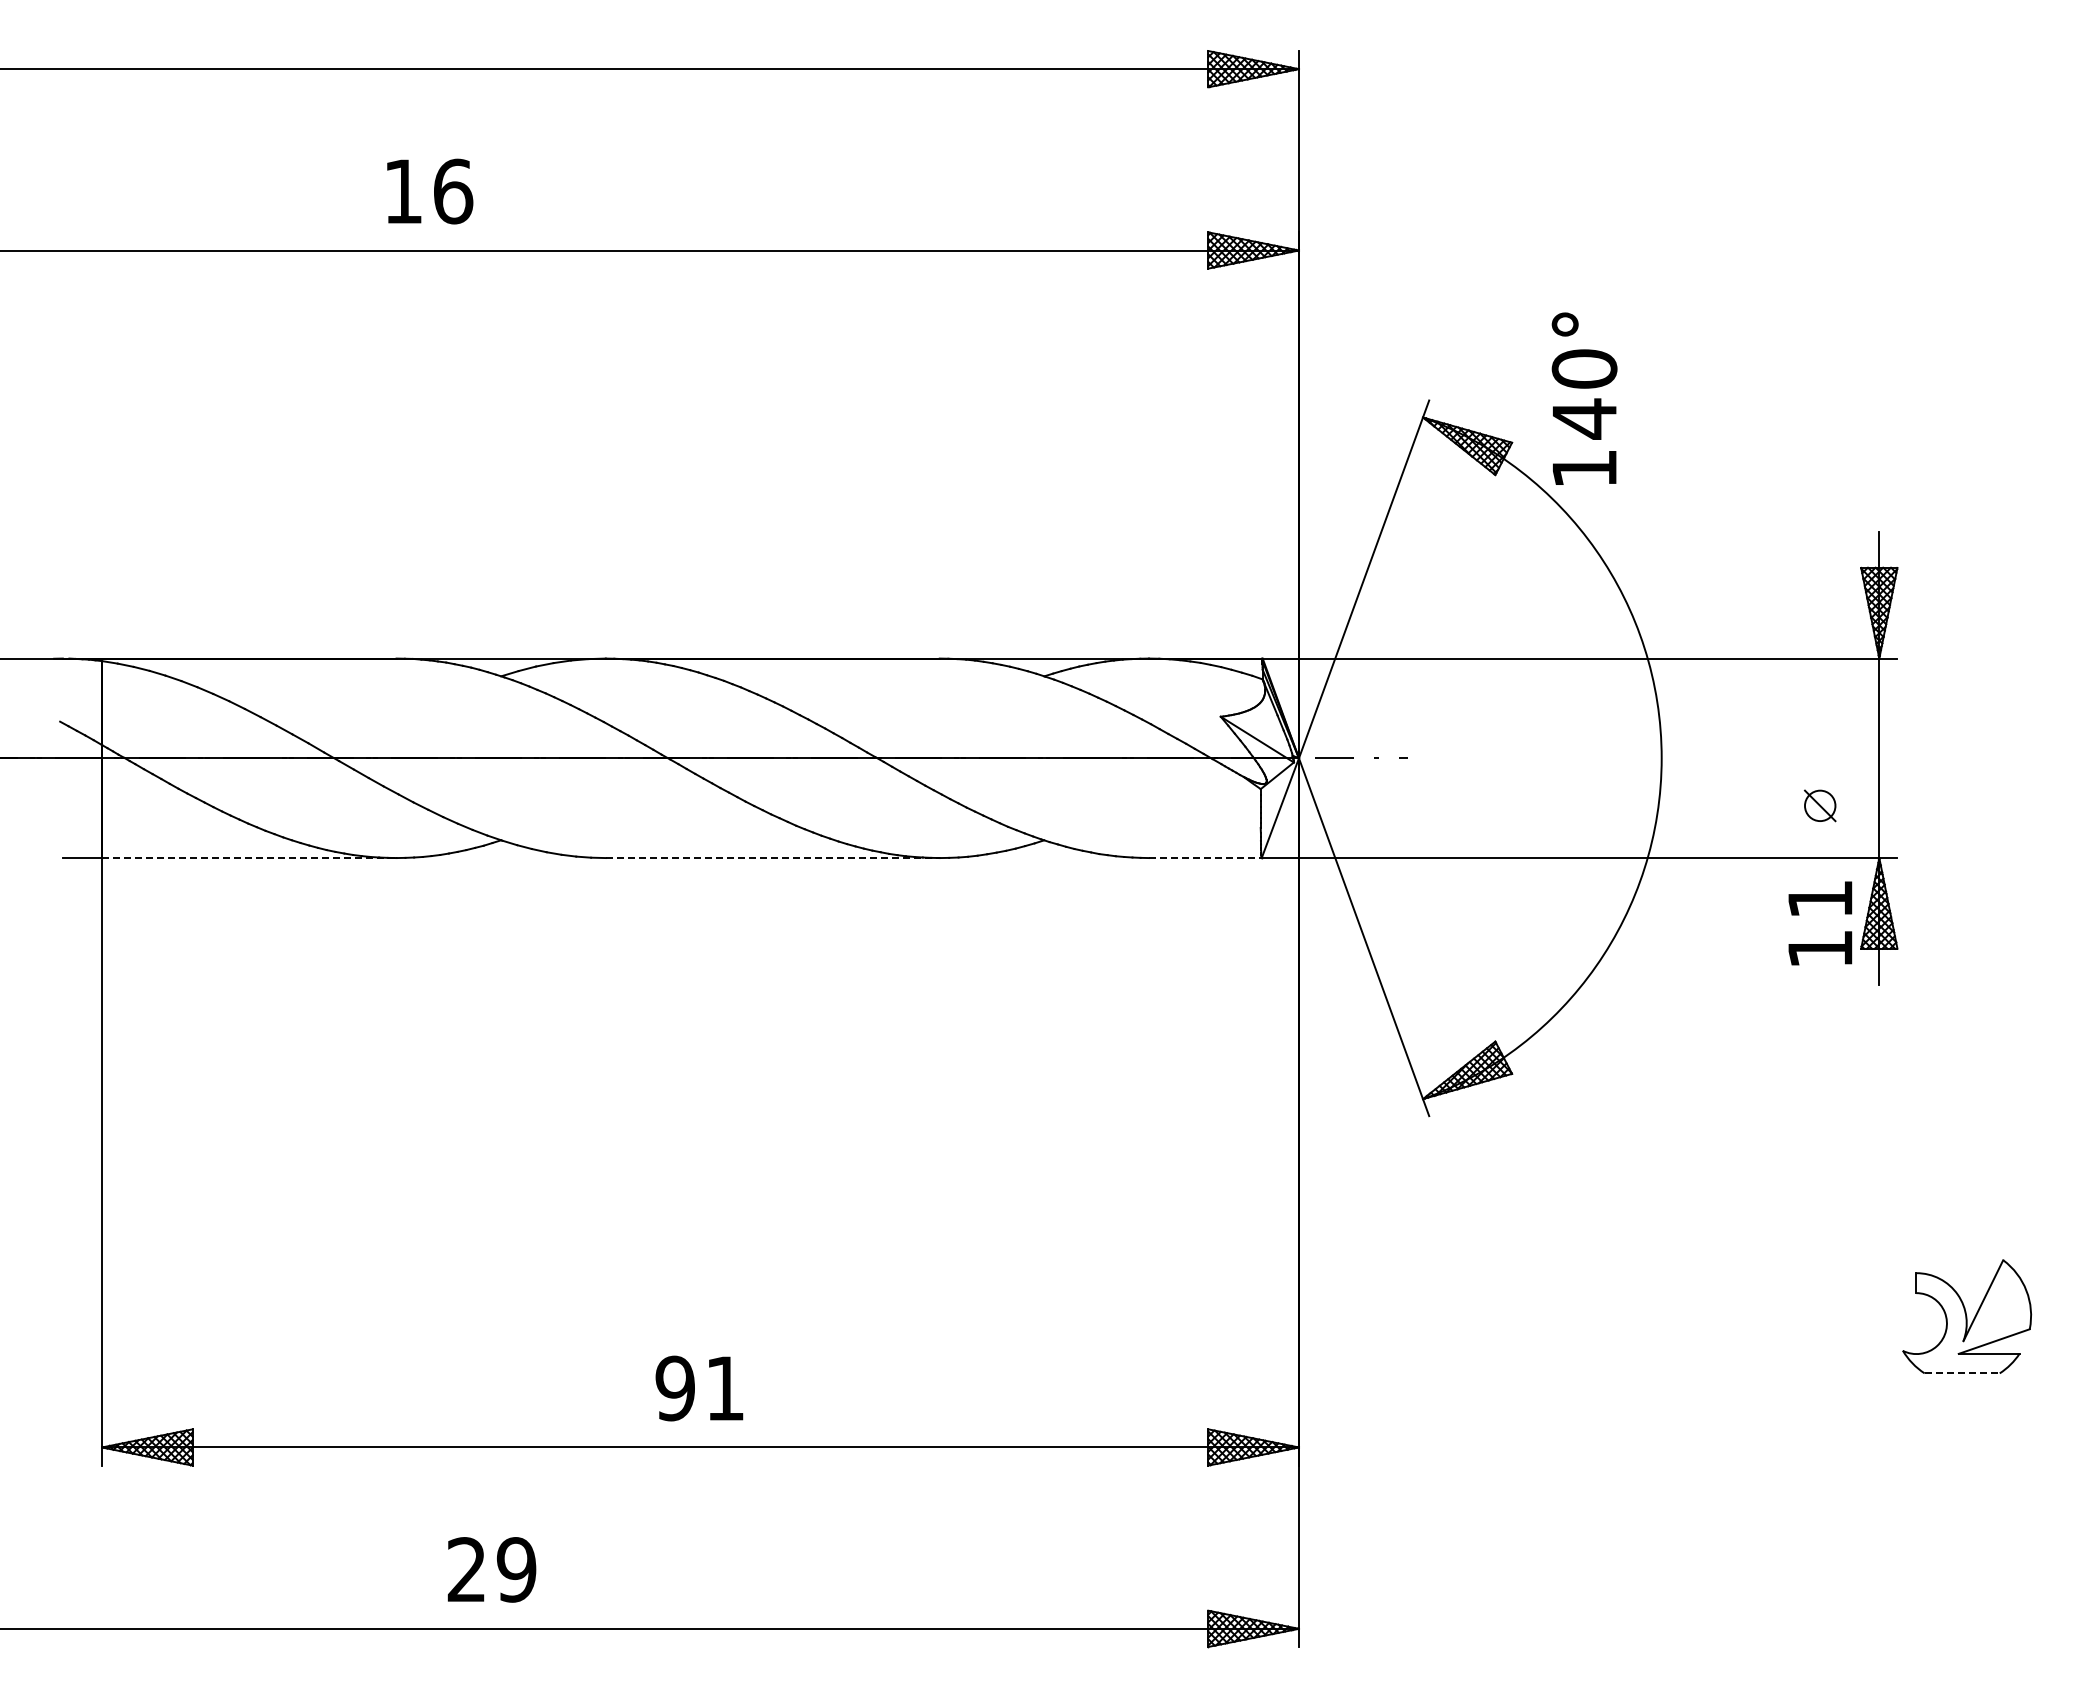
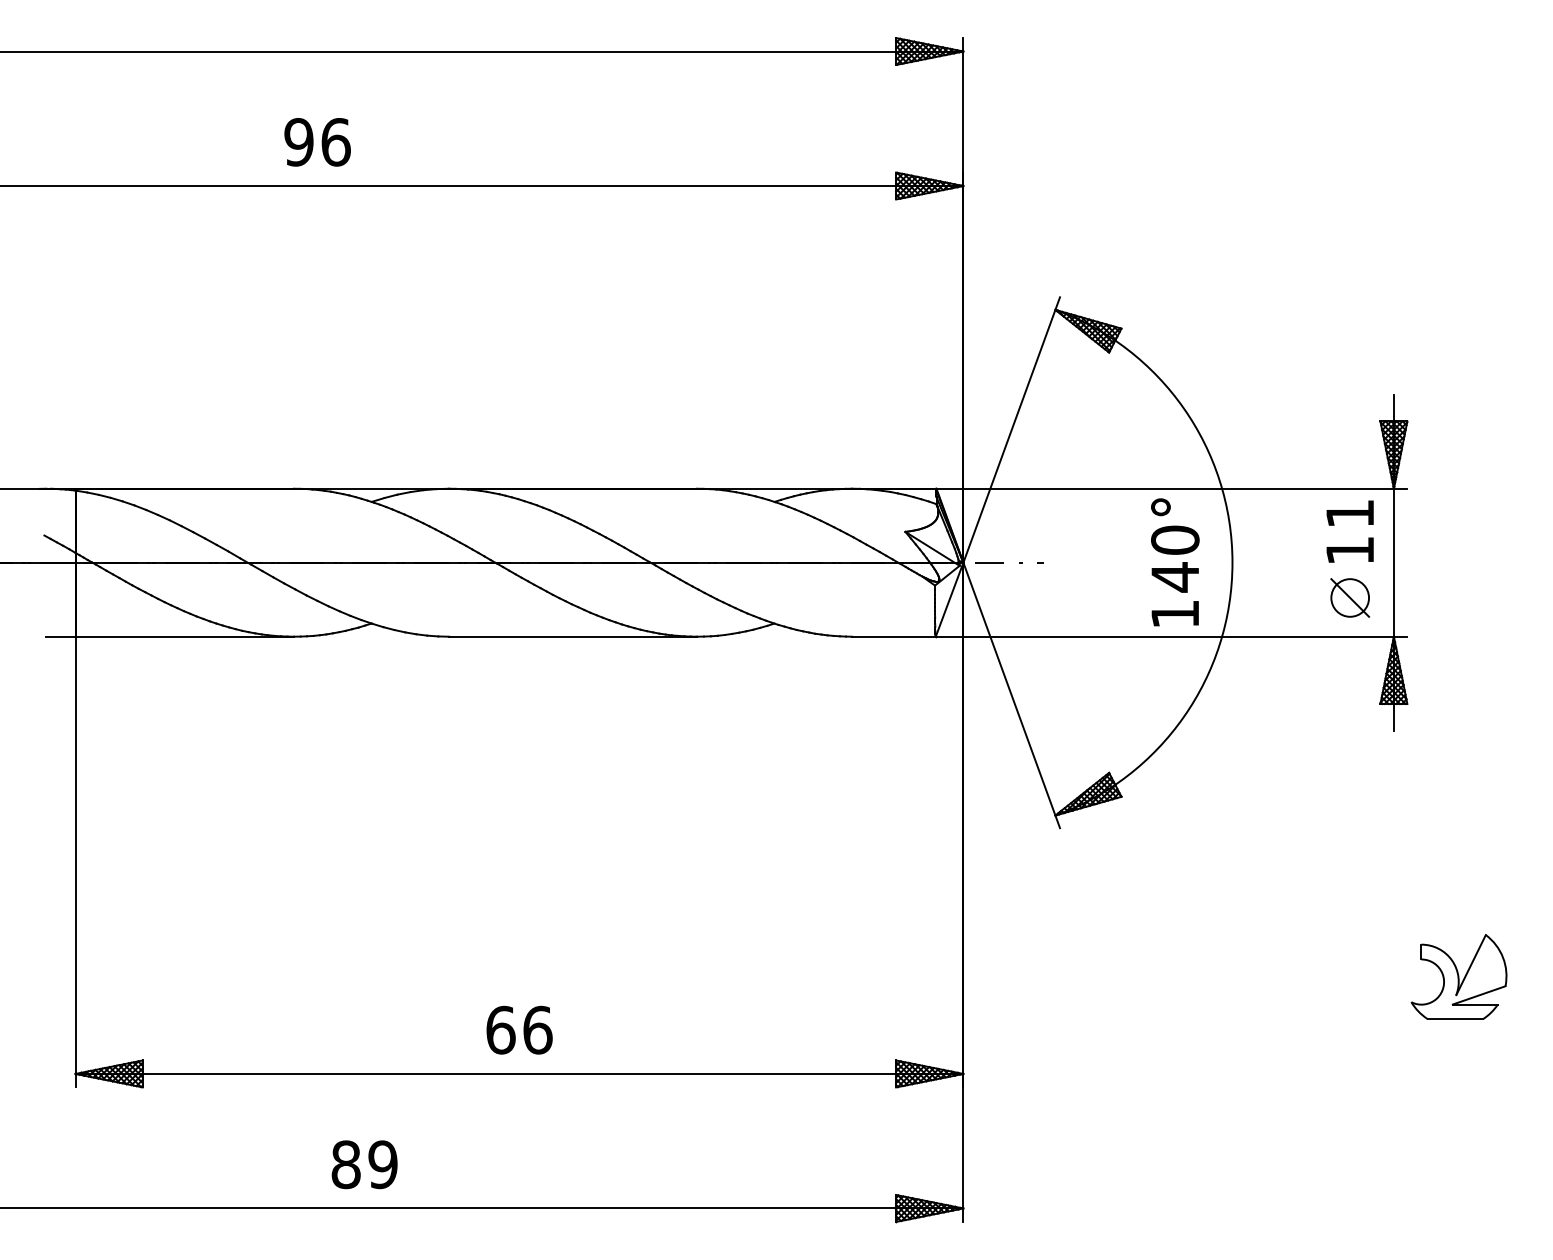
text: (402, 191) -> (298, 142), 16 -> 96
text: (1584, 398) -> (1175, 562), moved
part: (1819, 805) -> (1349, 597), size x1.67
line: (249, 858) -> (184, 637), dashed -> solid
line: (772, 858) -> (572, 637), dashed -> solid
line: (1205, 858) -> (894, 637), dashed -> solid
text: (1820, 923) -> (1350, 531), moved
line: (1962, 1373) -> (1455, 1019), dashed -> solid
text: (700, 1388) -> (519, 1030), 91 -> 66
text: (466, 1569) -> (345, 1164), 29 -> 89

